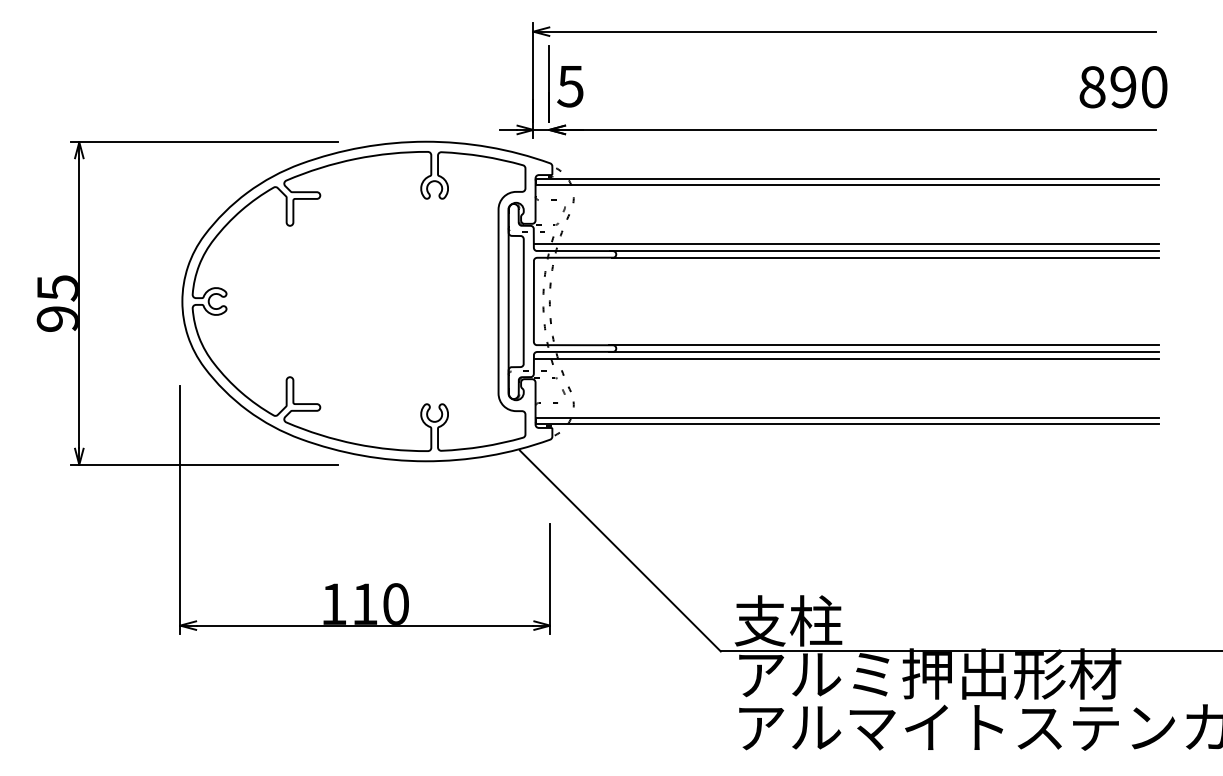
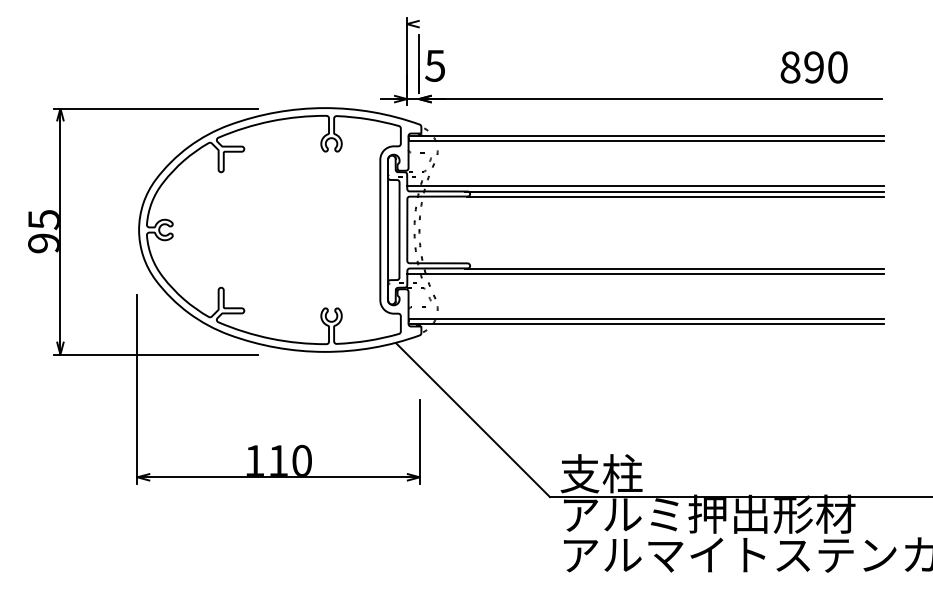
line: (844, 32) -> (644, 24), removed
text: (1122, 87) -> (813, 67), moved
line: (882, 345) -> (673, 263), removed

